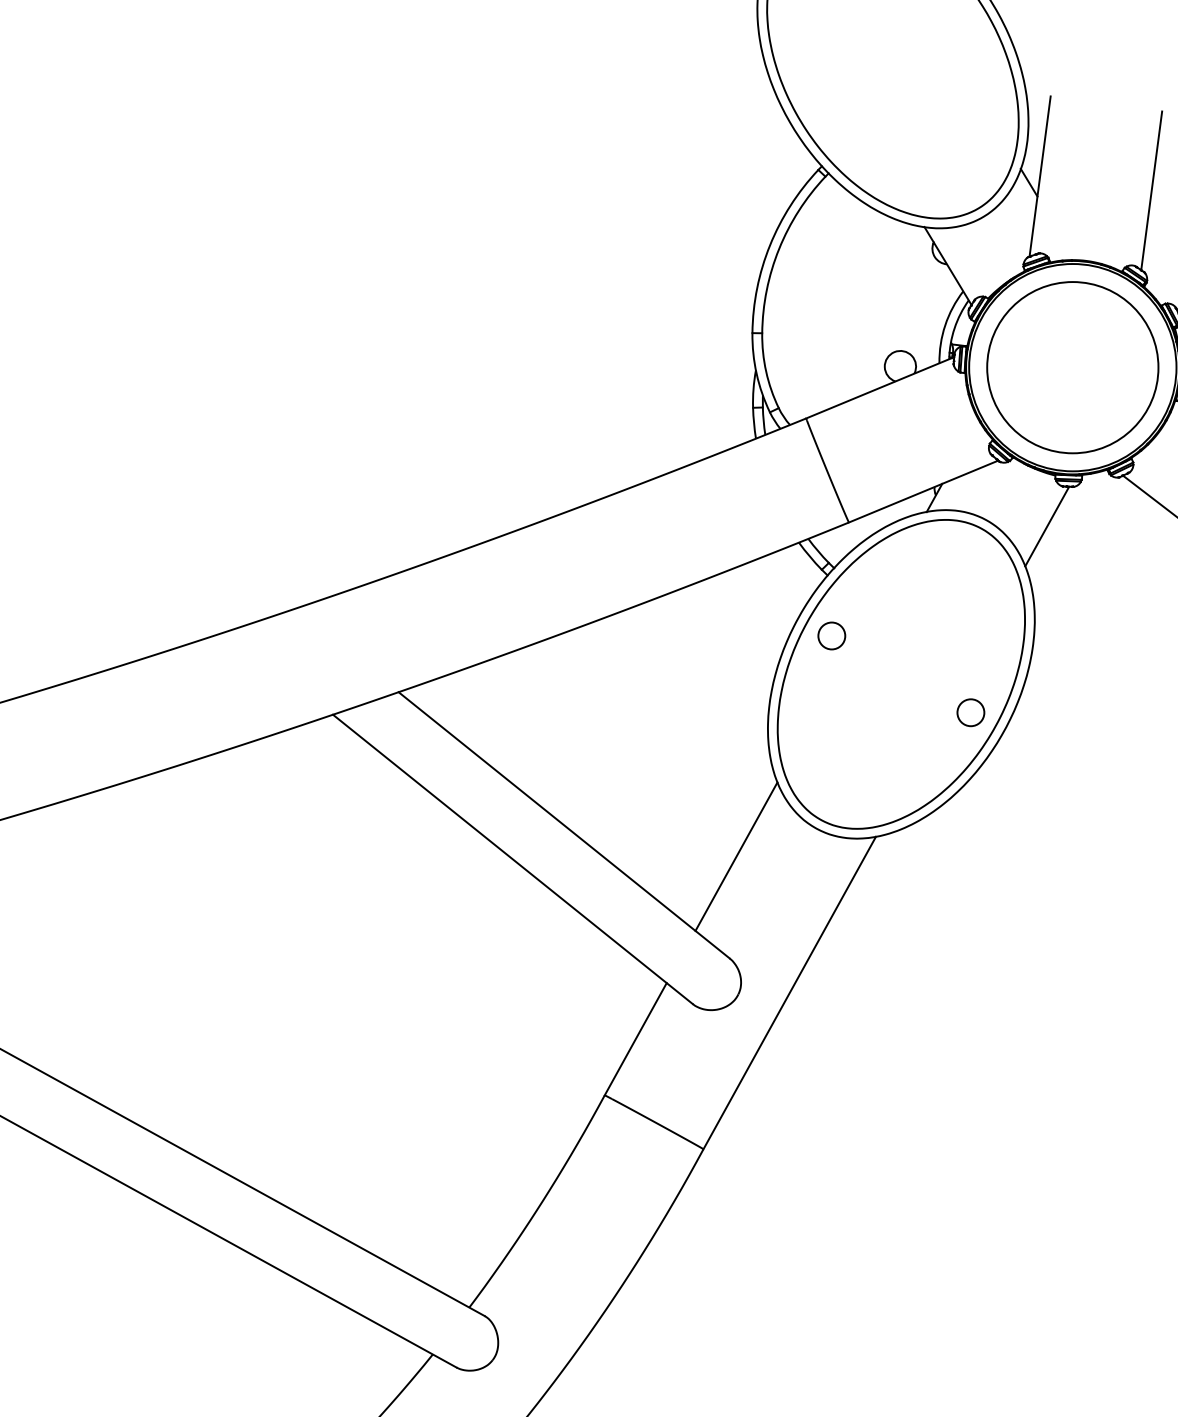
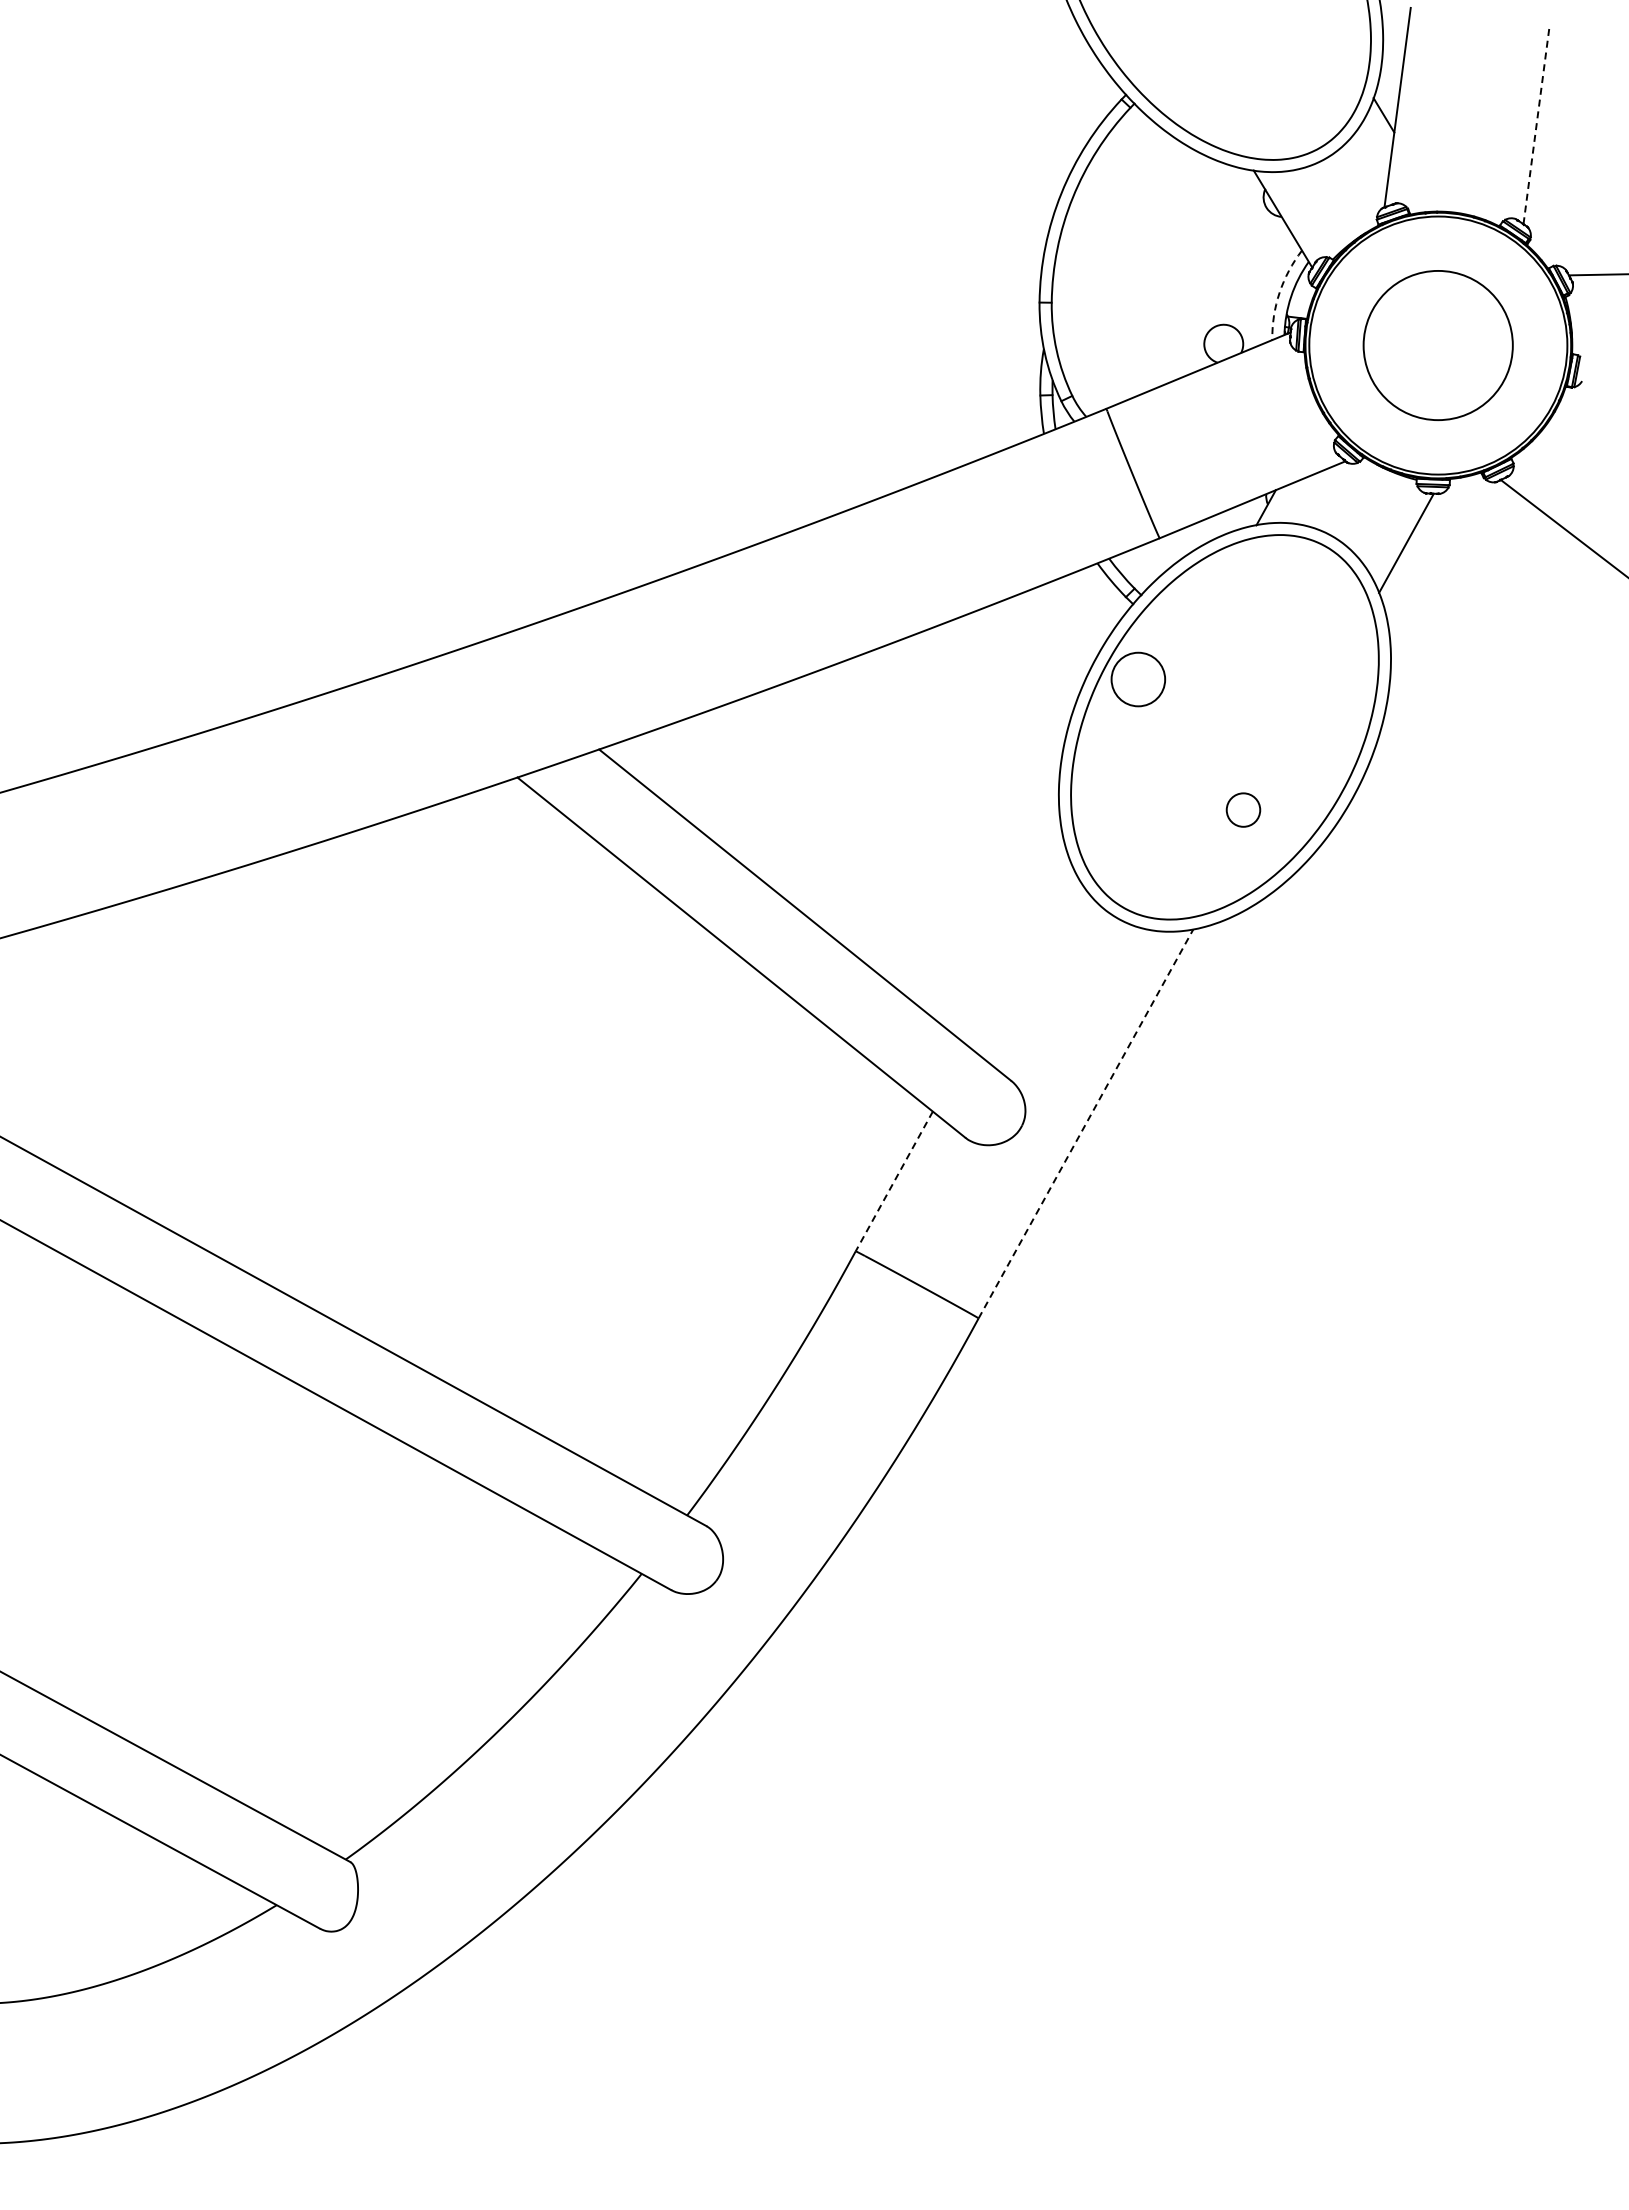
line: (1151, 190) -> (1536, 125), solid -> dashed
arc: (945, 325) -> (1279, 292), solid -> dashed
circle: (1072, 367) -> (1437, 345), size x0.7
circle: (831, 635) -> (1138, 679), size x1.6
circle: (970, 712) -> (1243, 809), moved
line: (736, 856) -> (1019, 953), removed
line: (790, 992) -> (1086, 1123), solid -> dashed
line: (635, 1039) -> (894, 1181), solid -> dashed

